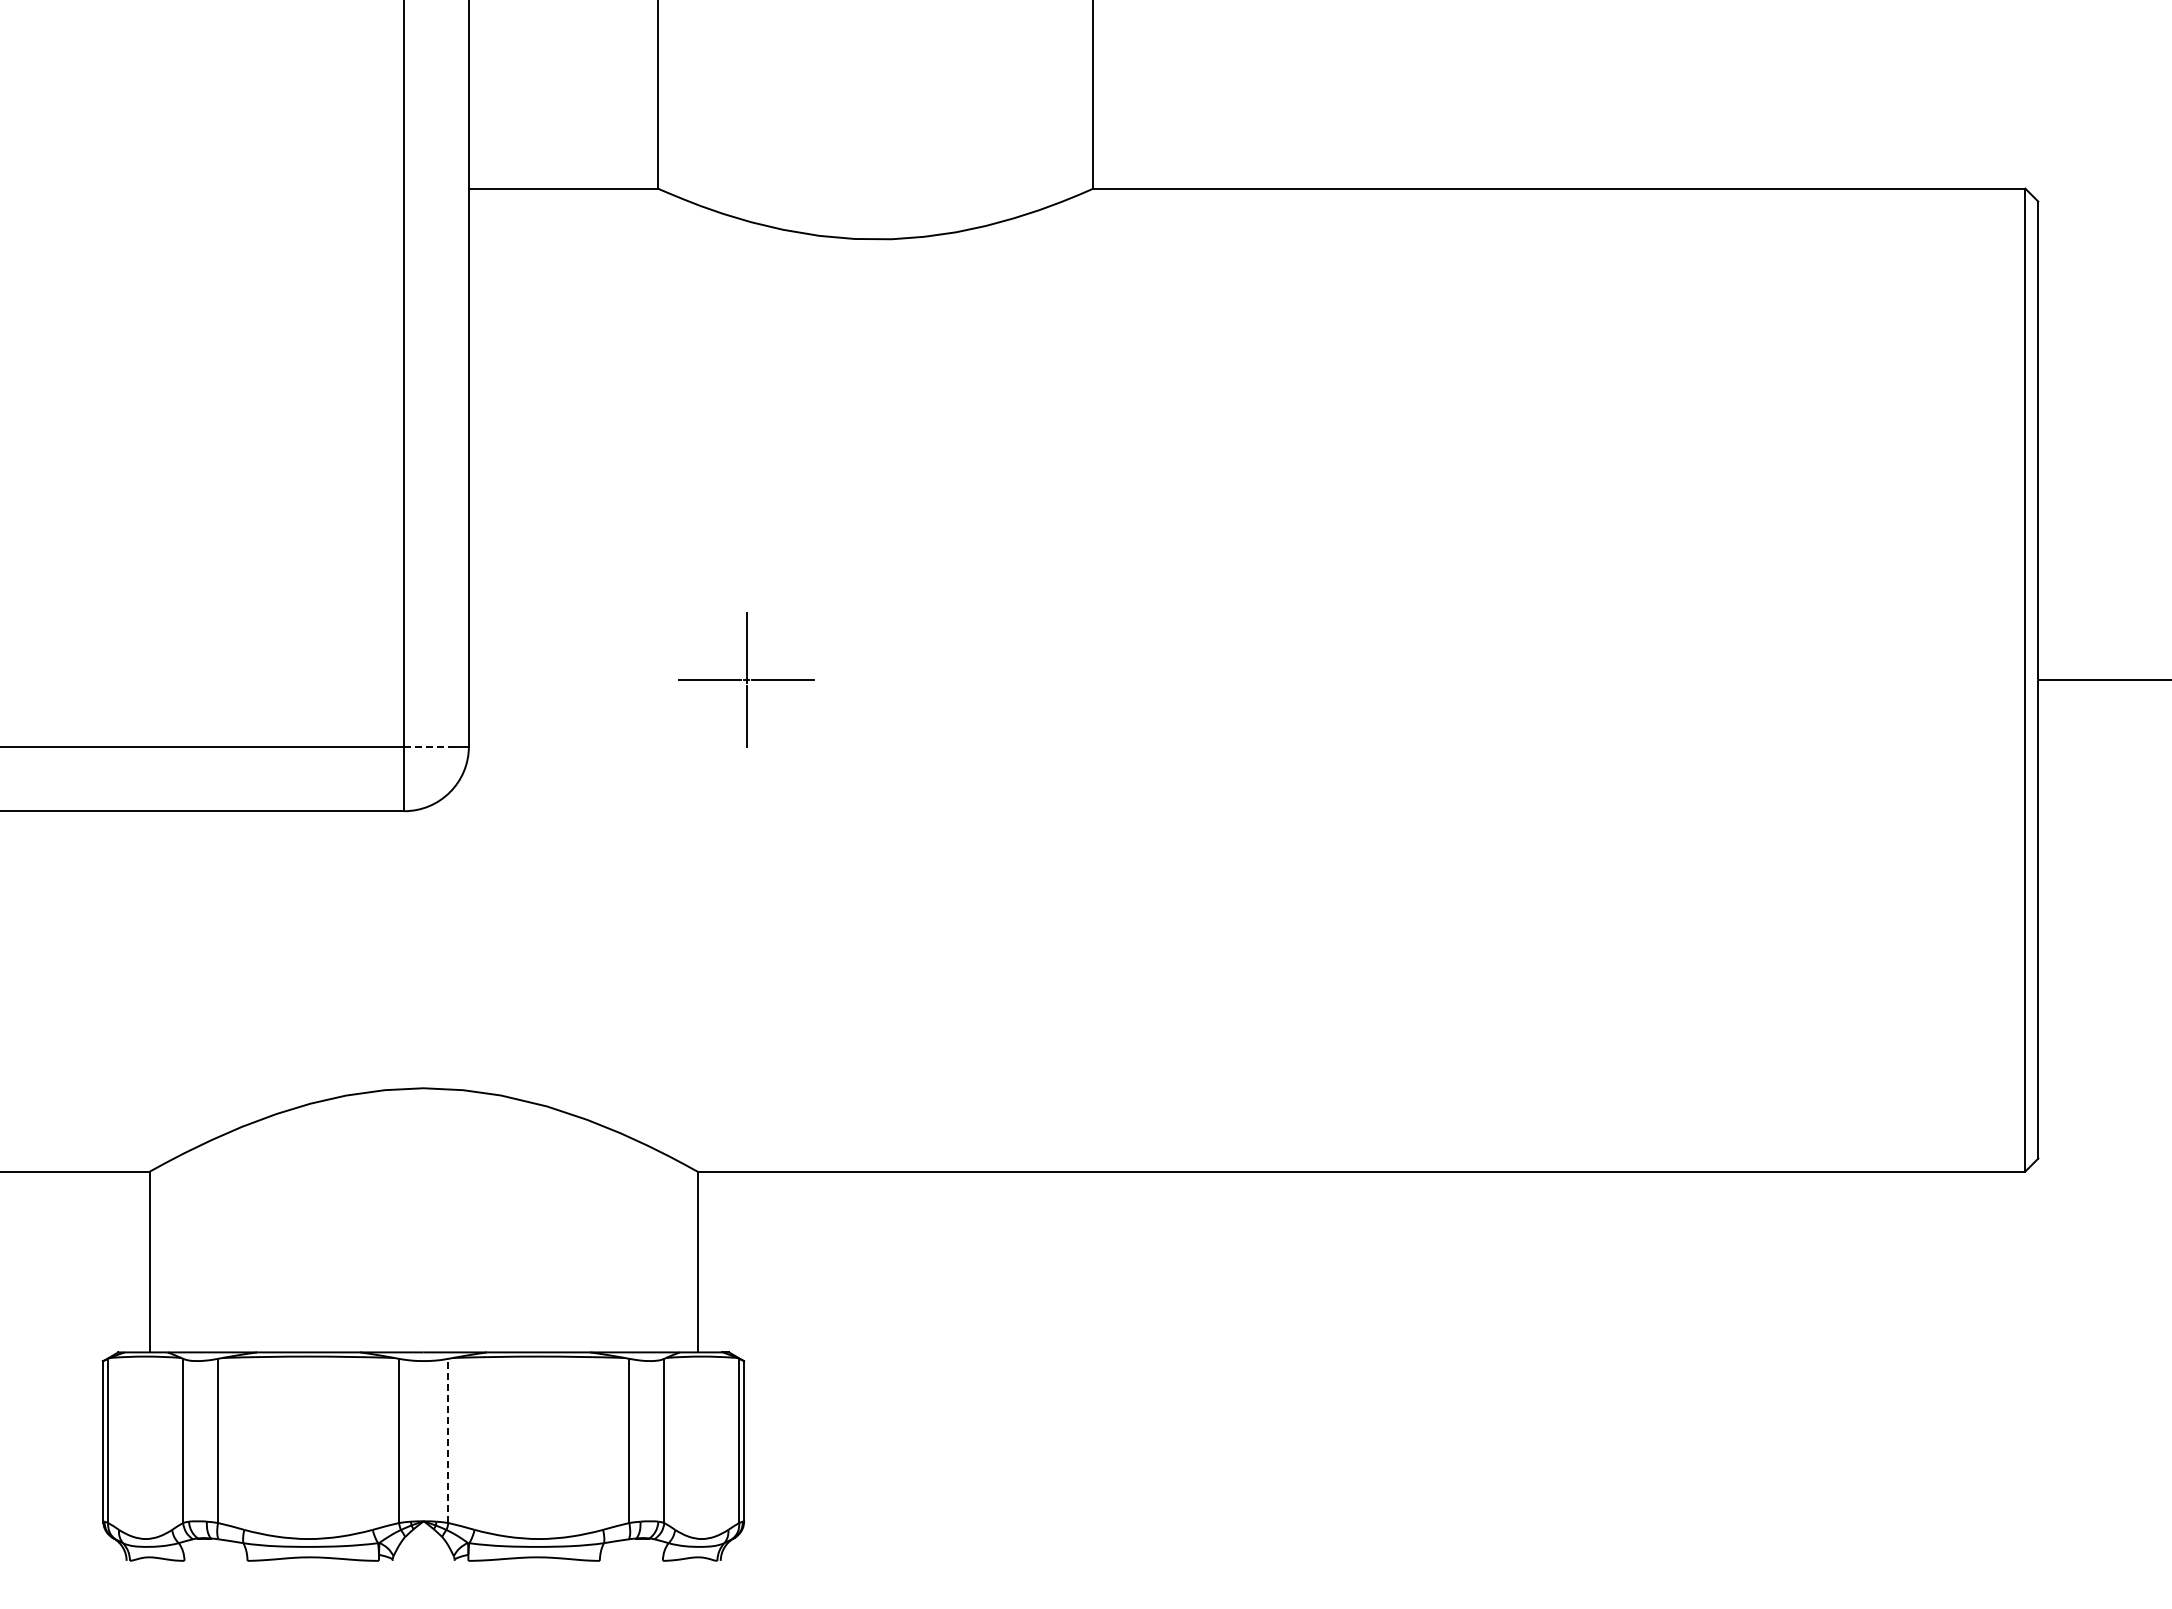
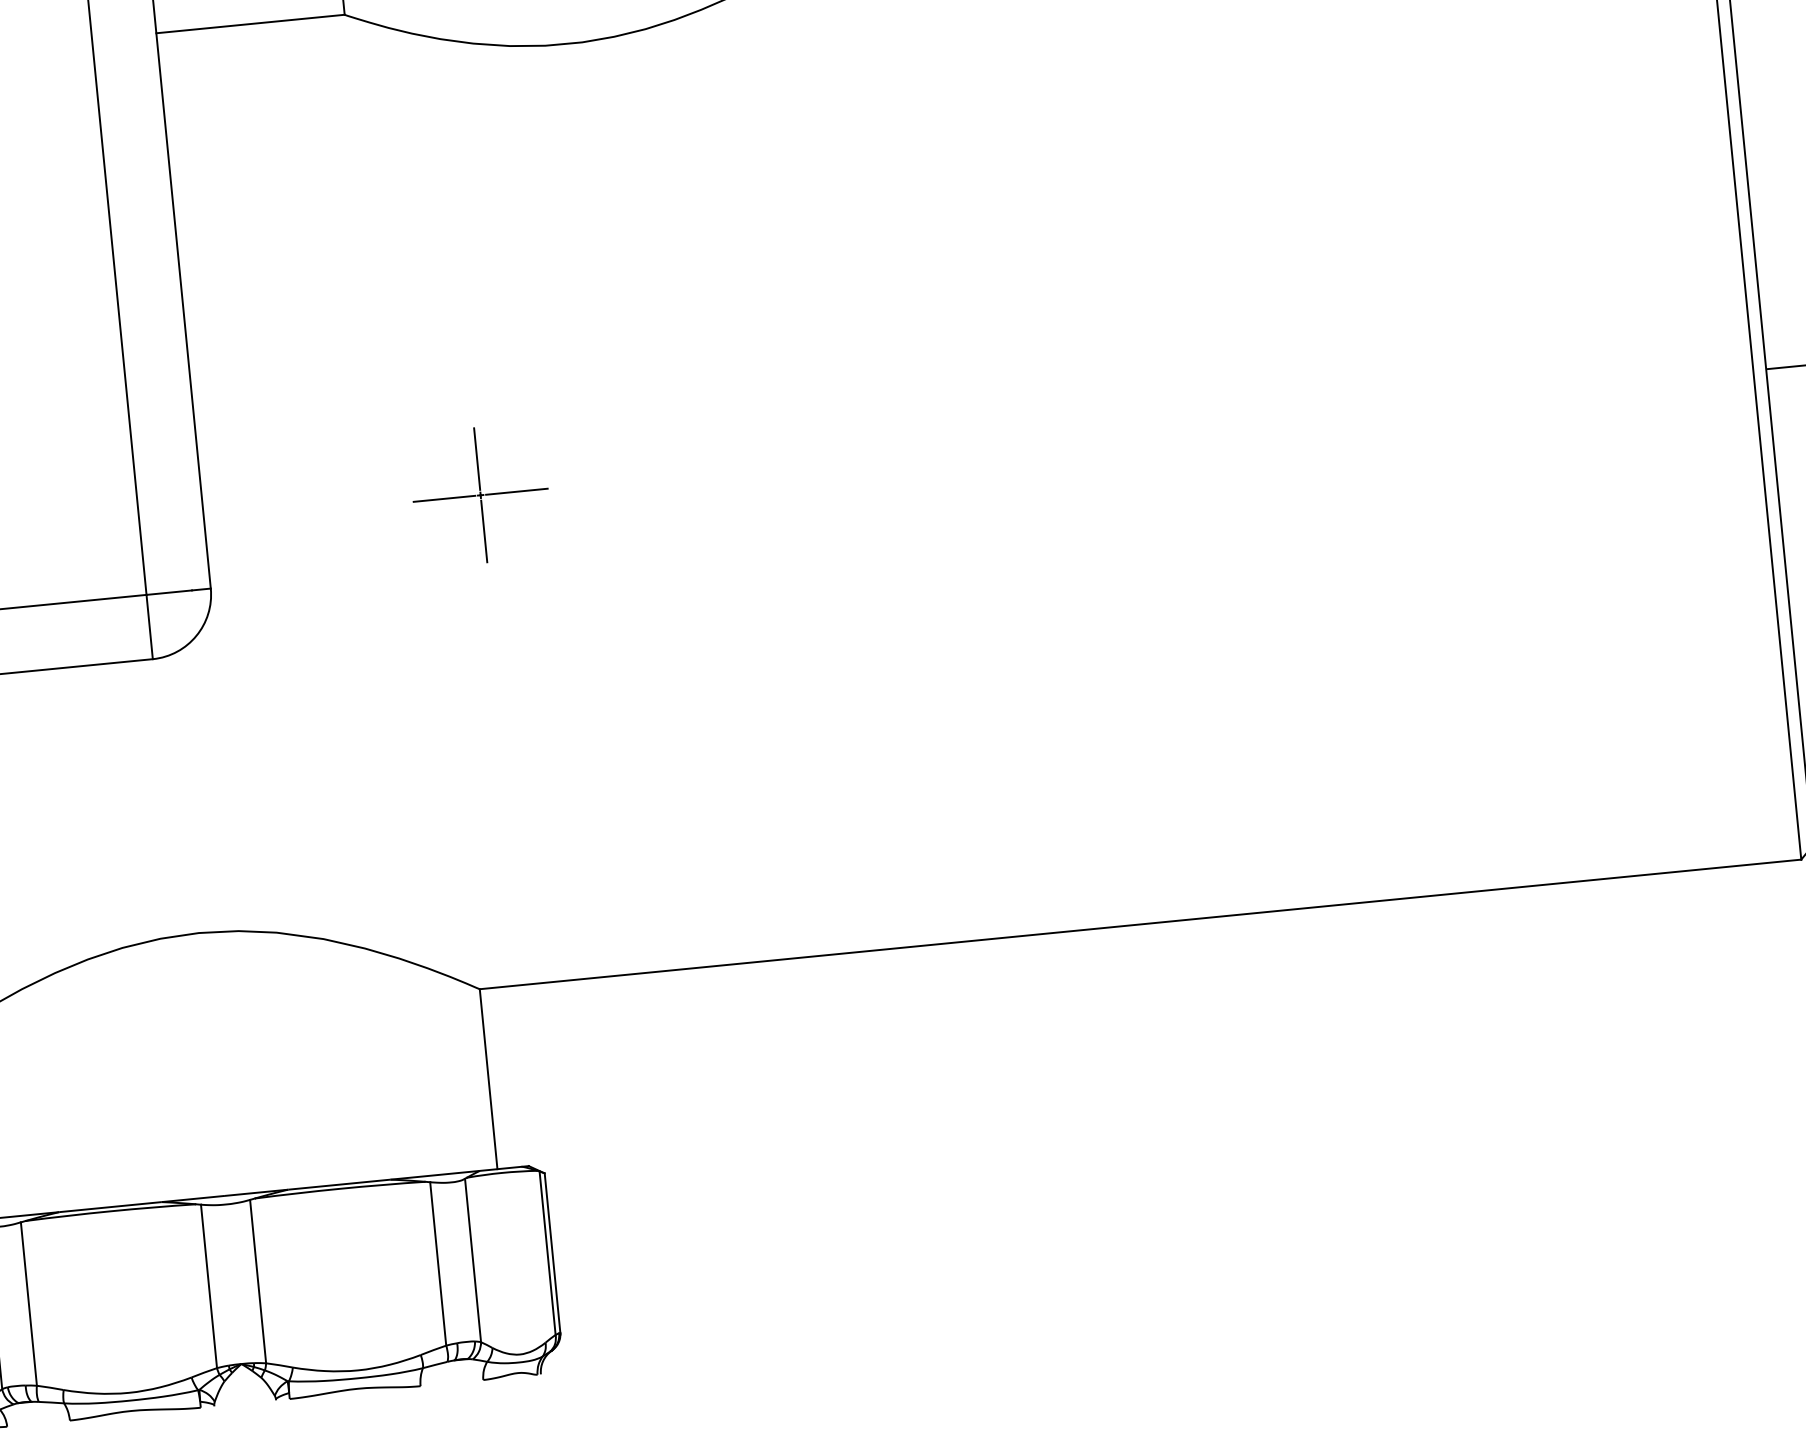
line: (427, 746) -> (169, 592), dashed -> solid
line: (448, 1440) -> (258, 1281), dashed -> solid

